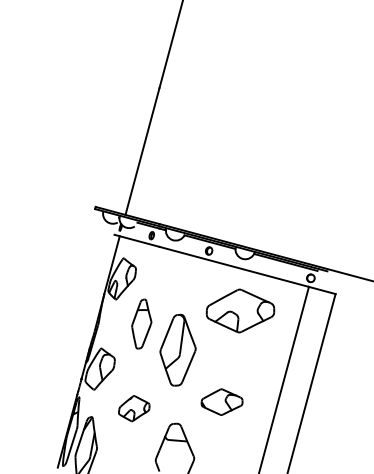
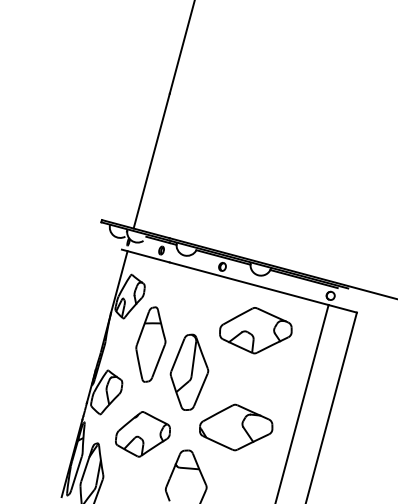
part: (141, 324) -> (150, 344), size x1.43
part: (222, 402) -> (236, 427), size x1.67
part: (133, 408) -> (142, 434), size x1.67

